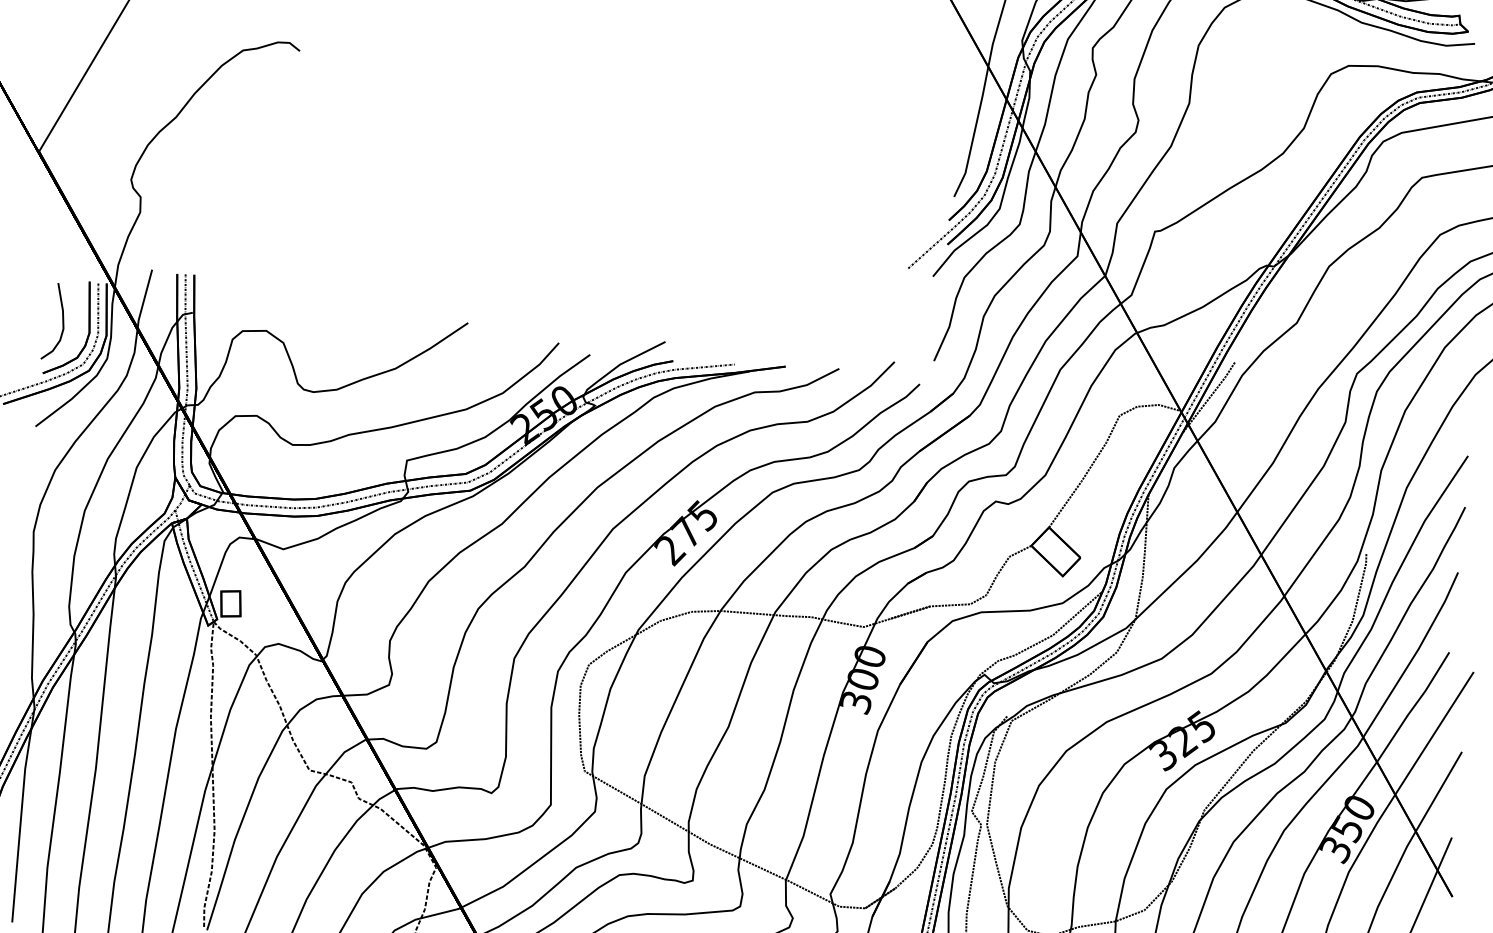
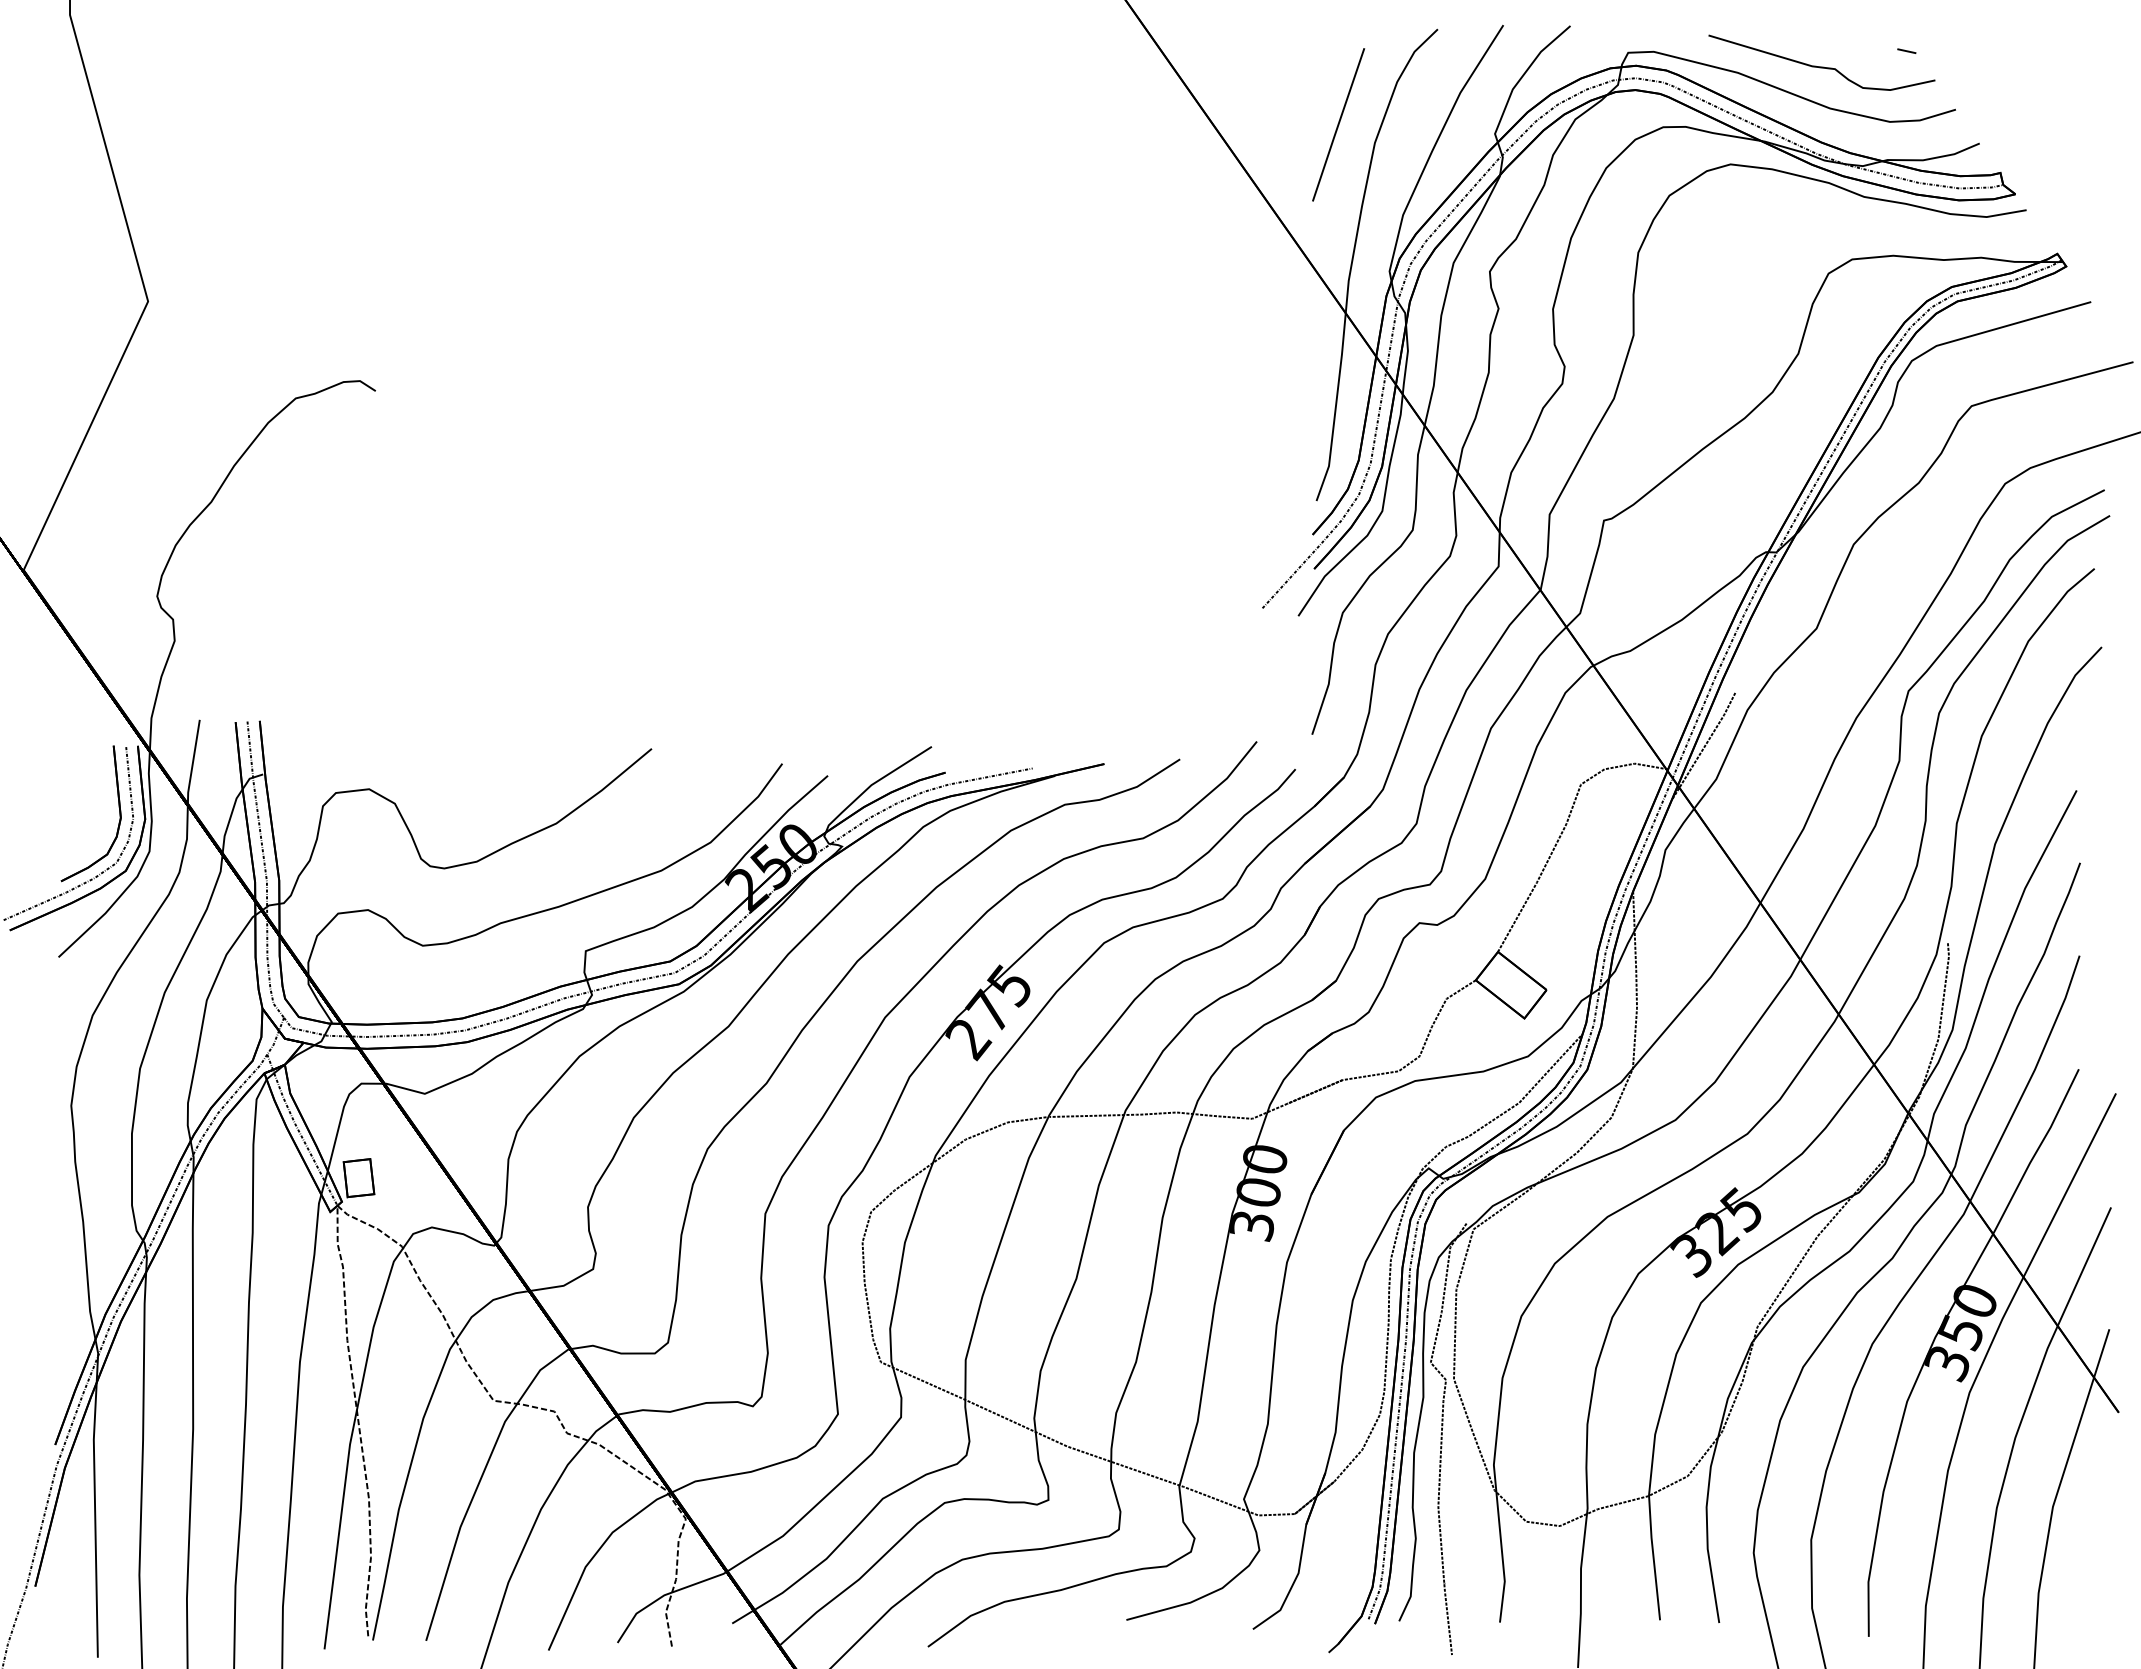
part: (62, 322) -> (81, 806), removed

